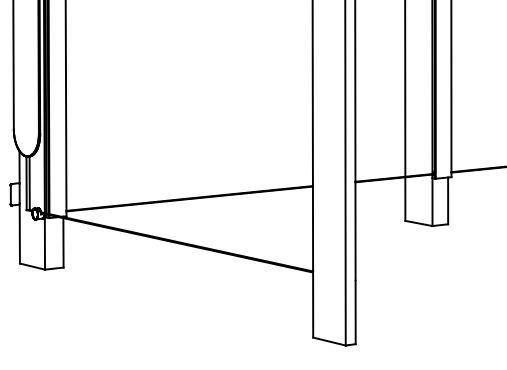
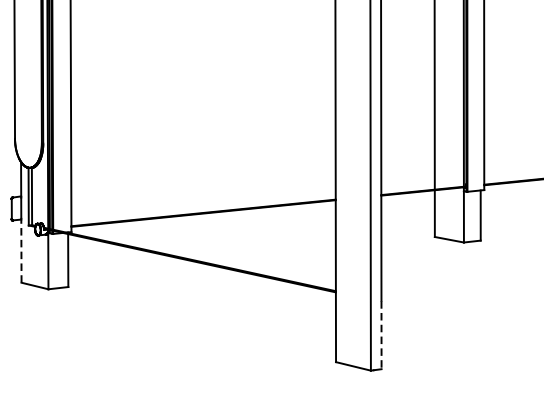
line: (19, 232) -> (21, 249), solid -> dashed
line: (355, 312) -> (381, 335), solid -> dashed

